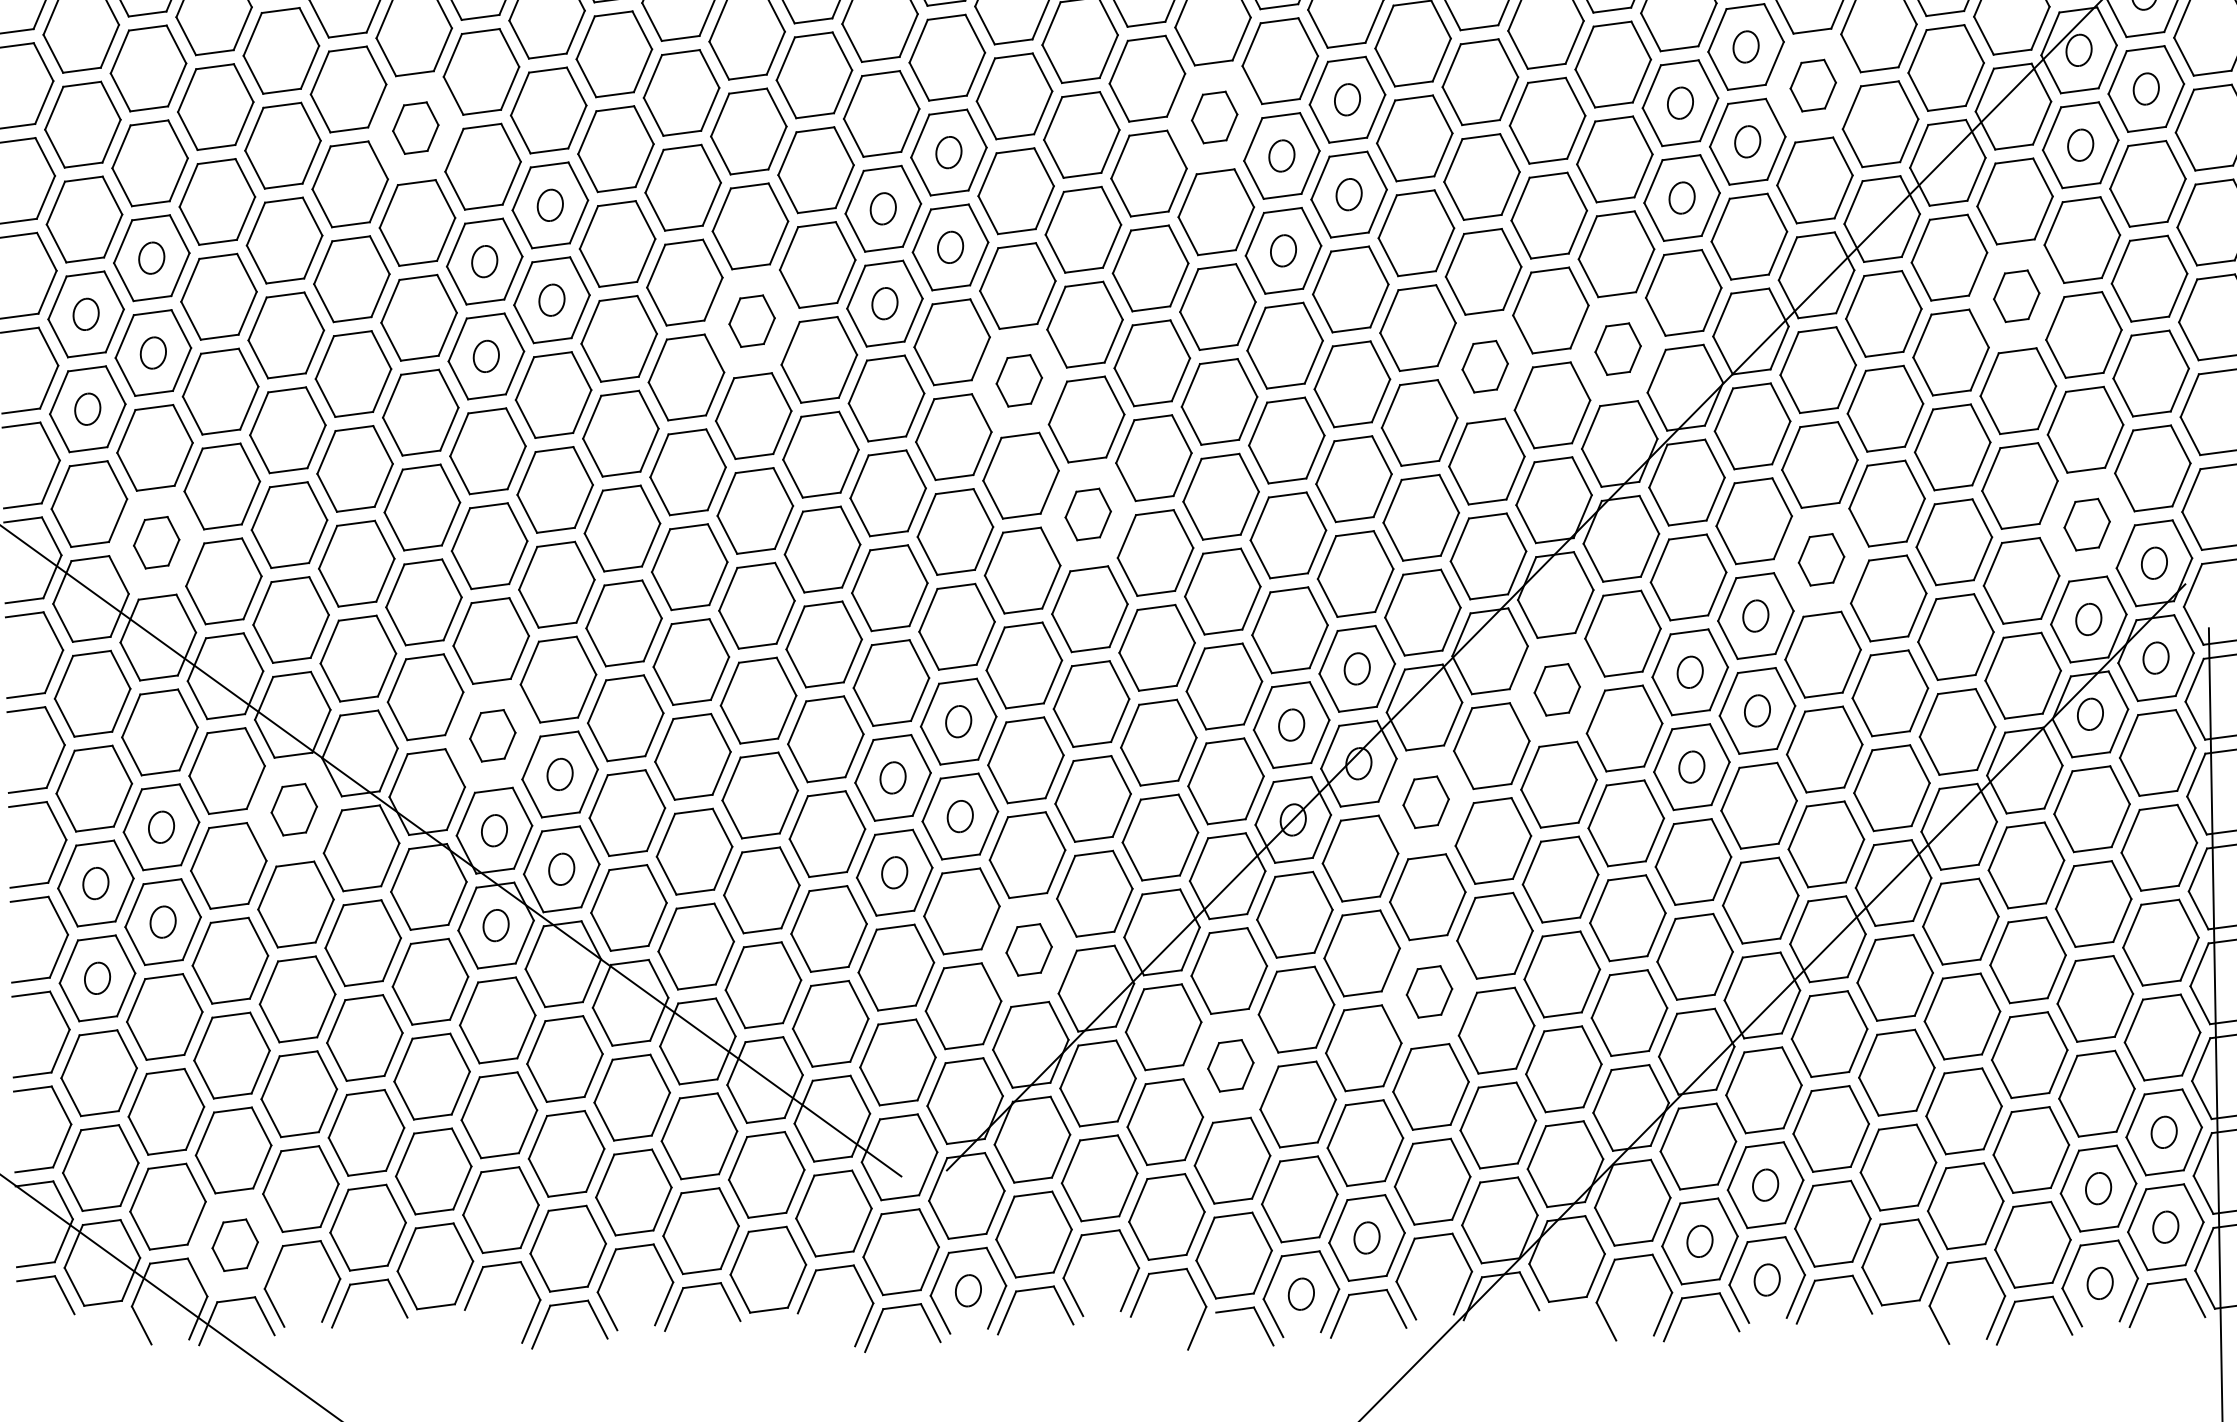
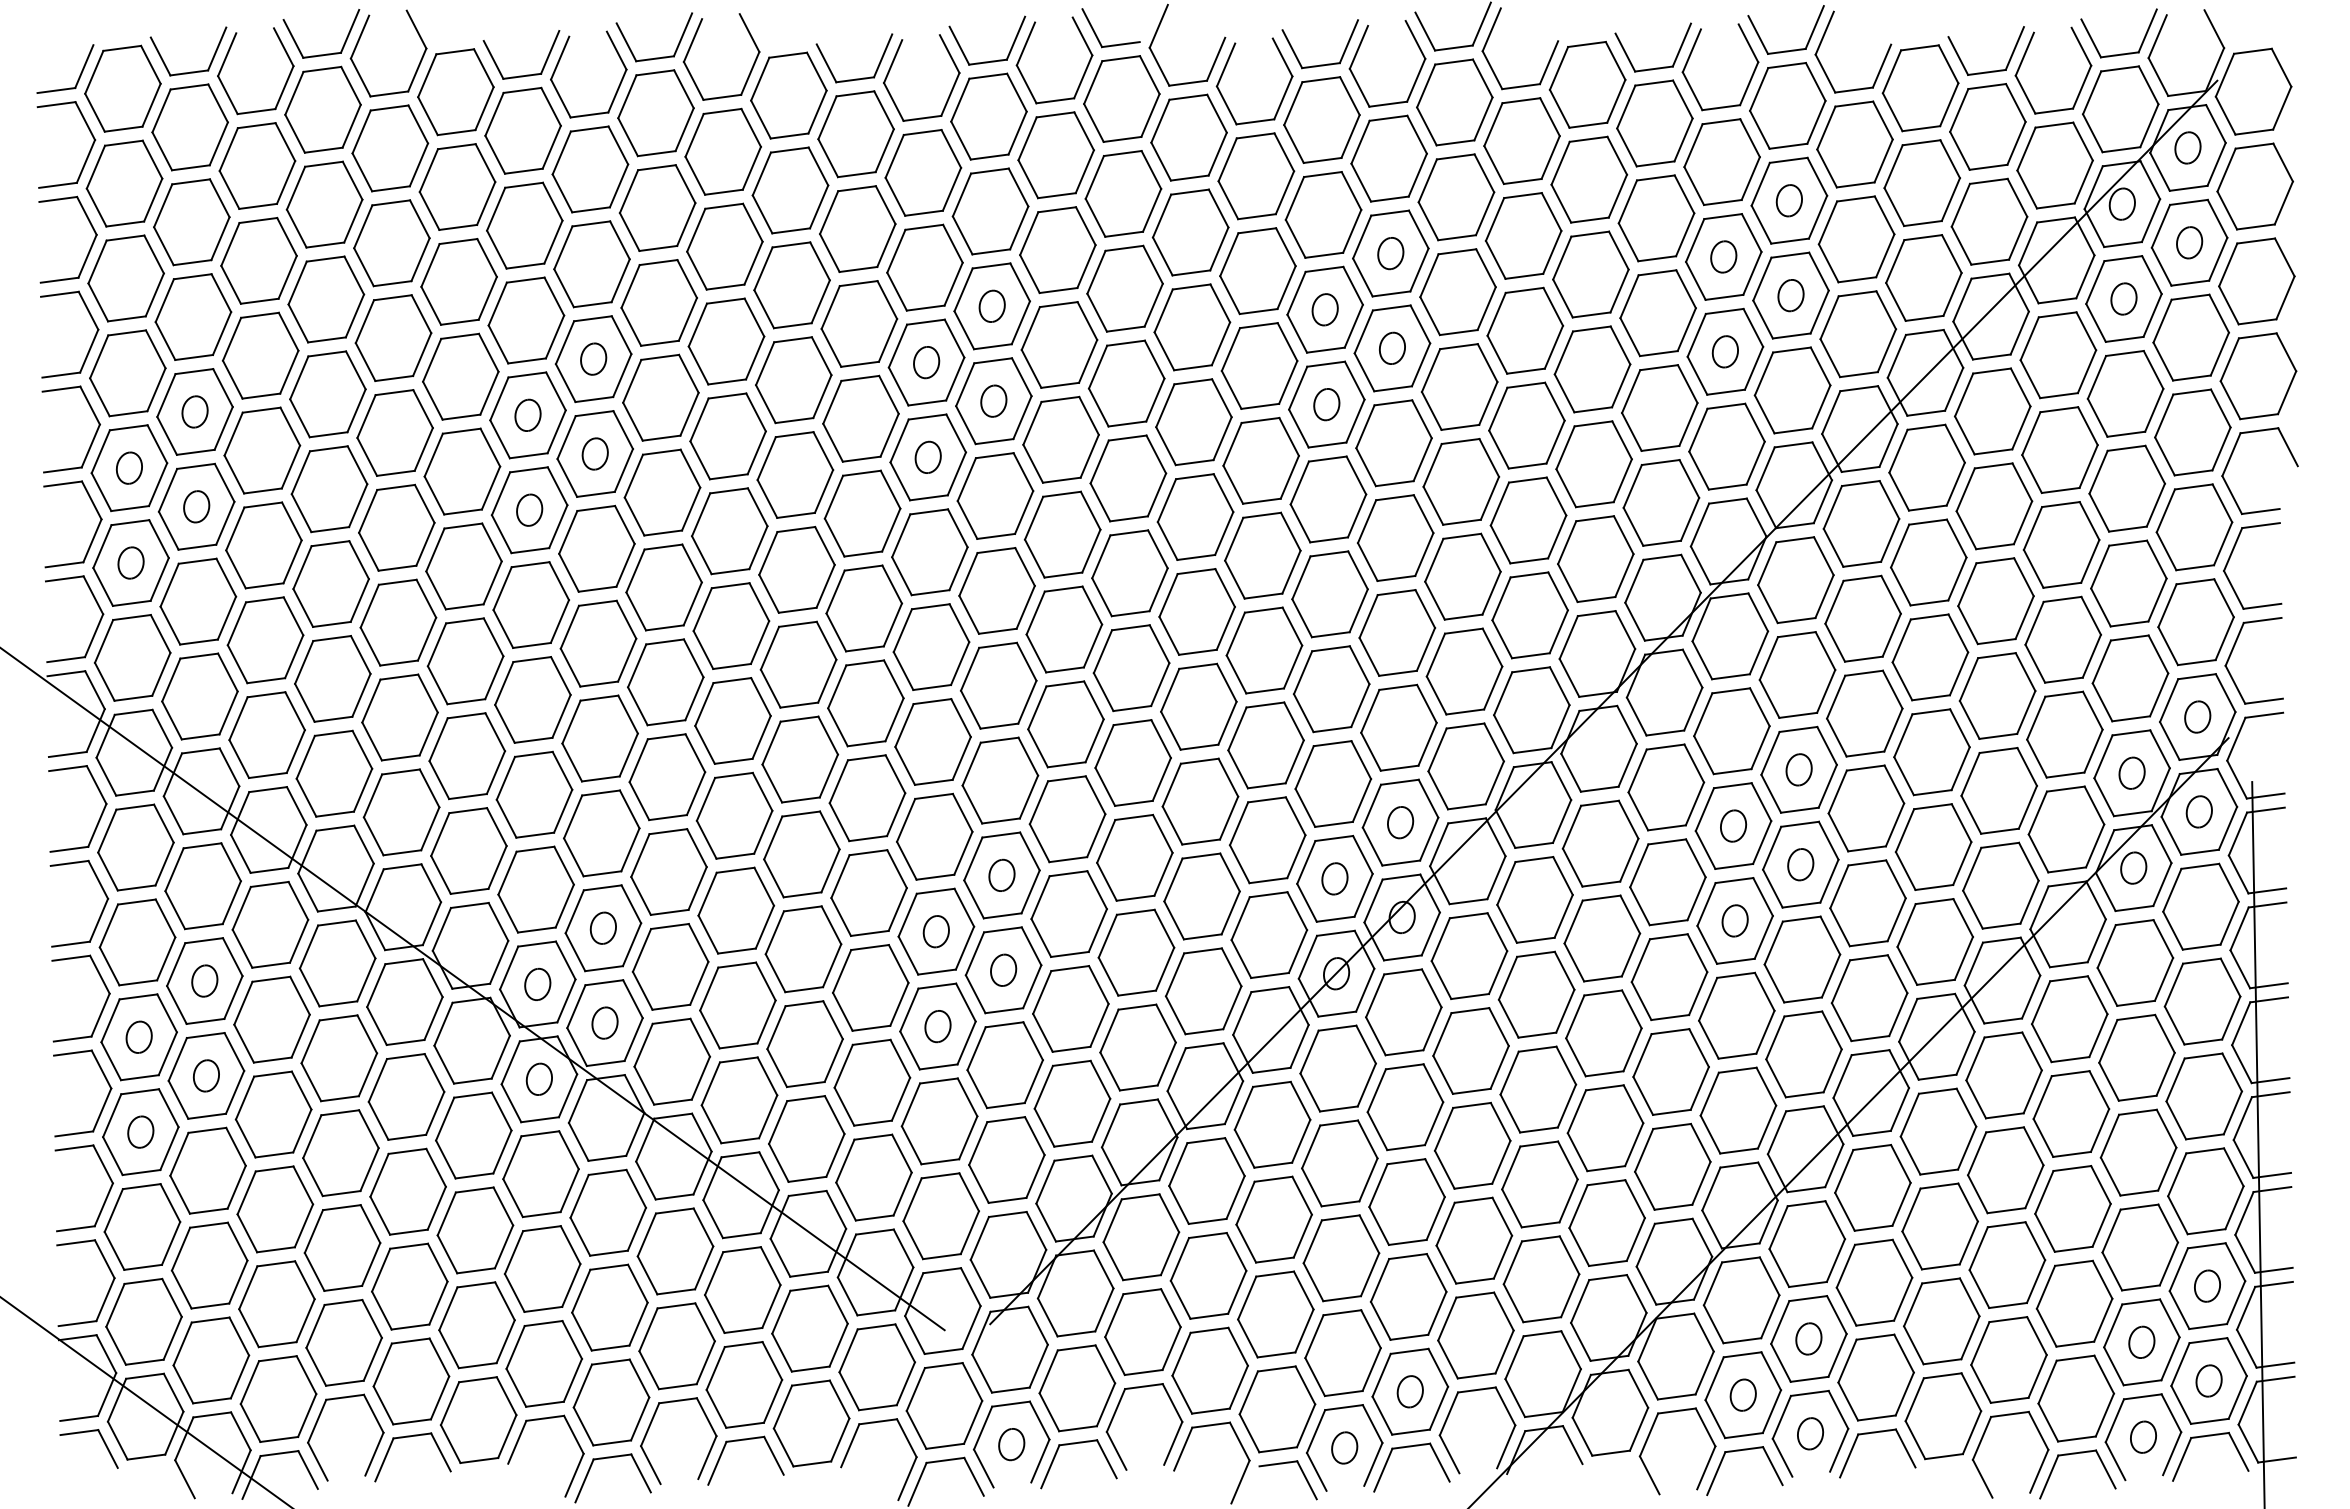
part: (1813, 85) -> (1856, 239), size x1.67
part: (1214, 117) -> (1257, 271), size x1.67
part: (415, 127) -> (458, 281), size x1.67
part: (2016, 295) -> (2059, 449), size x1.67
part: (752, 320) -> (795, 474), size x1.67
part: (1618, 348) -> (1661, 502), size x1.67
part: (1485, 366) -> (1528, 520), size x1.67
part: (1019, 380) -> (1062, 534), size x1.67
part: (1088, 514) -> (1131, 668), size x1.67
part: (2087, 524) -> (2130, 678), size x1.67
part: (156, 542) -> (199, 696), size x1.67
part: (1821, 559) -> (1864, 713), size x1.67
part: (1557, 689) -> (1600, 843), size x1.67
part: (492, 735) -> (535, 889), size x1.67
part: (1426, 801) -> (1469, 955), size x1.67
part: (294, 809) -> (337, 963), size x1.67
part: (1029, 949) -> (1072, 1103), size x1.67
part: (1429, 991) -> (1472, 1145), size x1.67
part: (1230, 1065) -> (1273, 1219), size x1.67
part: (235, 1244) -> (278, 1398), size x1.67

